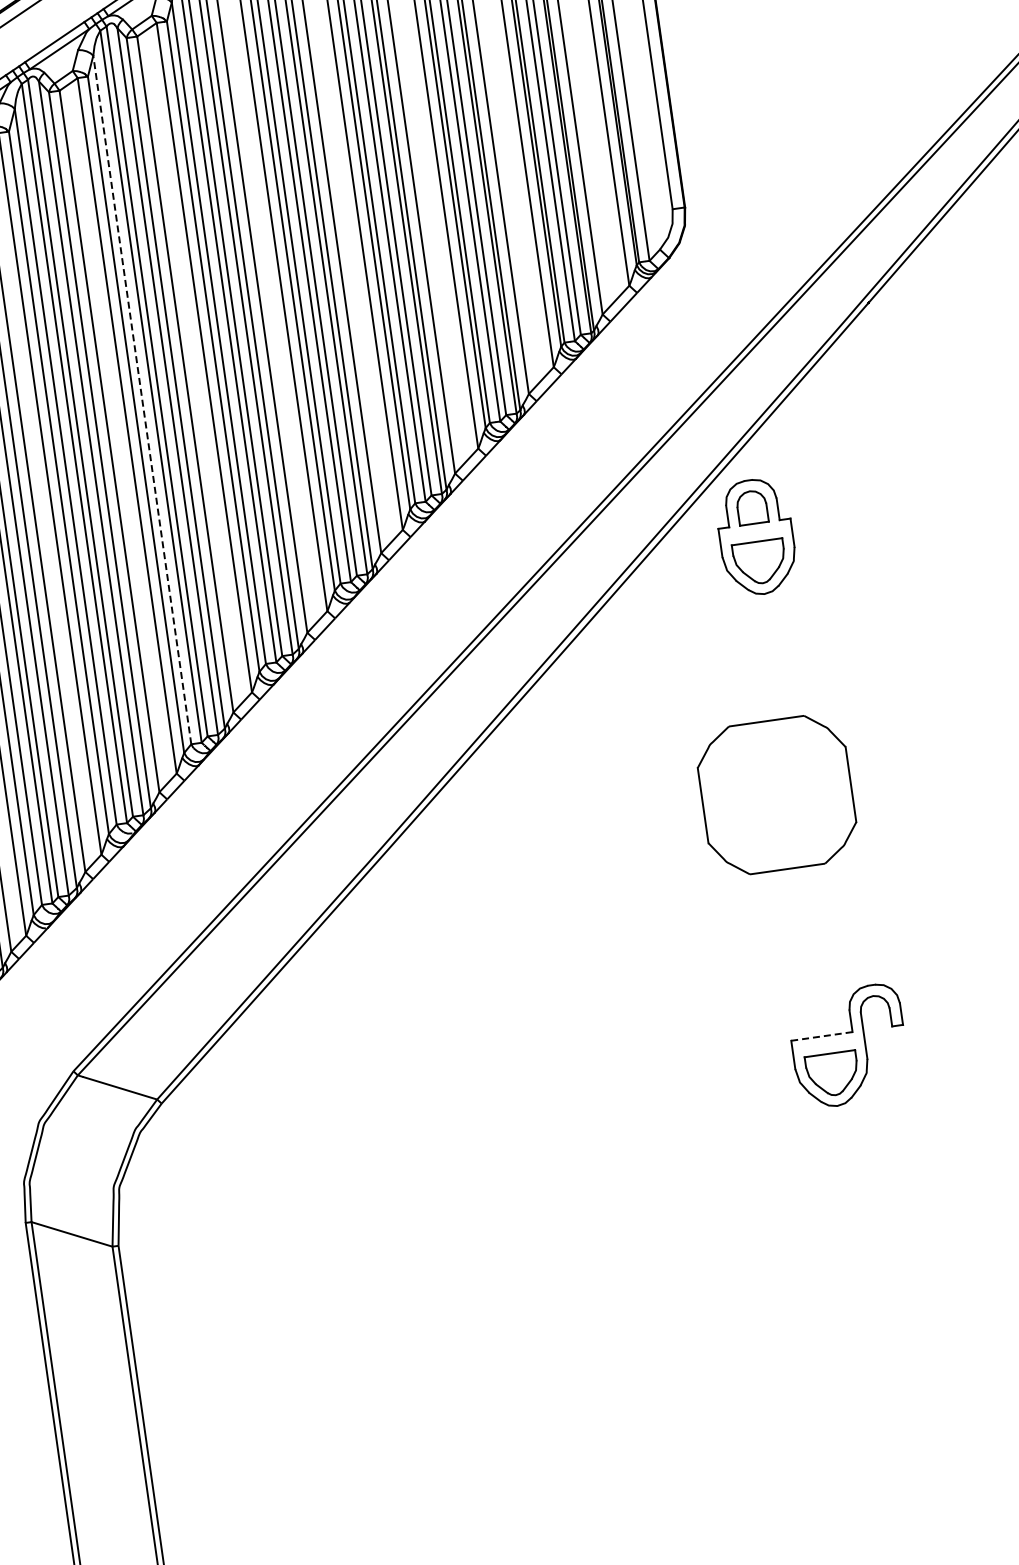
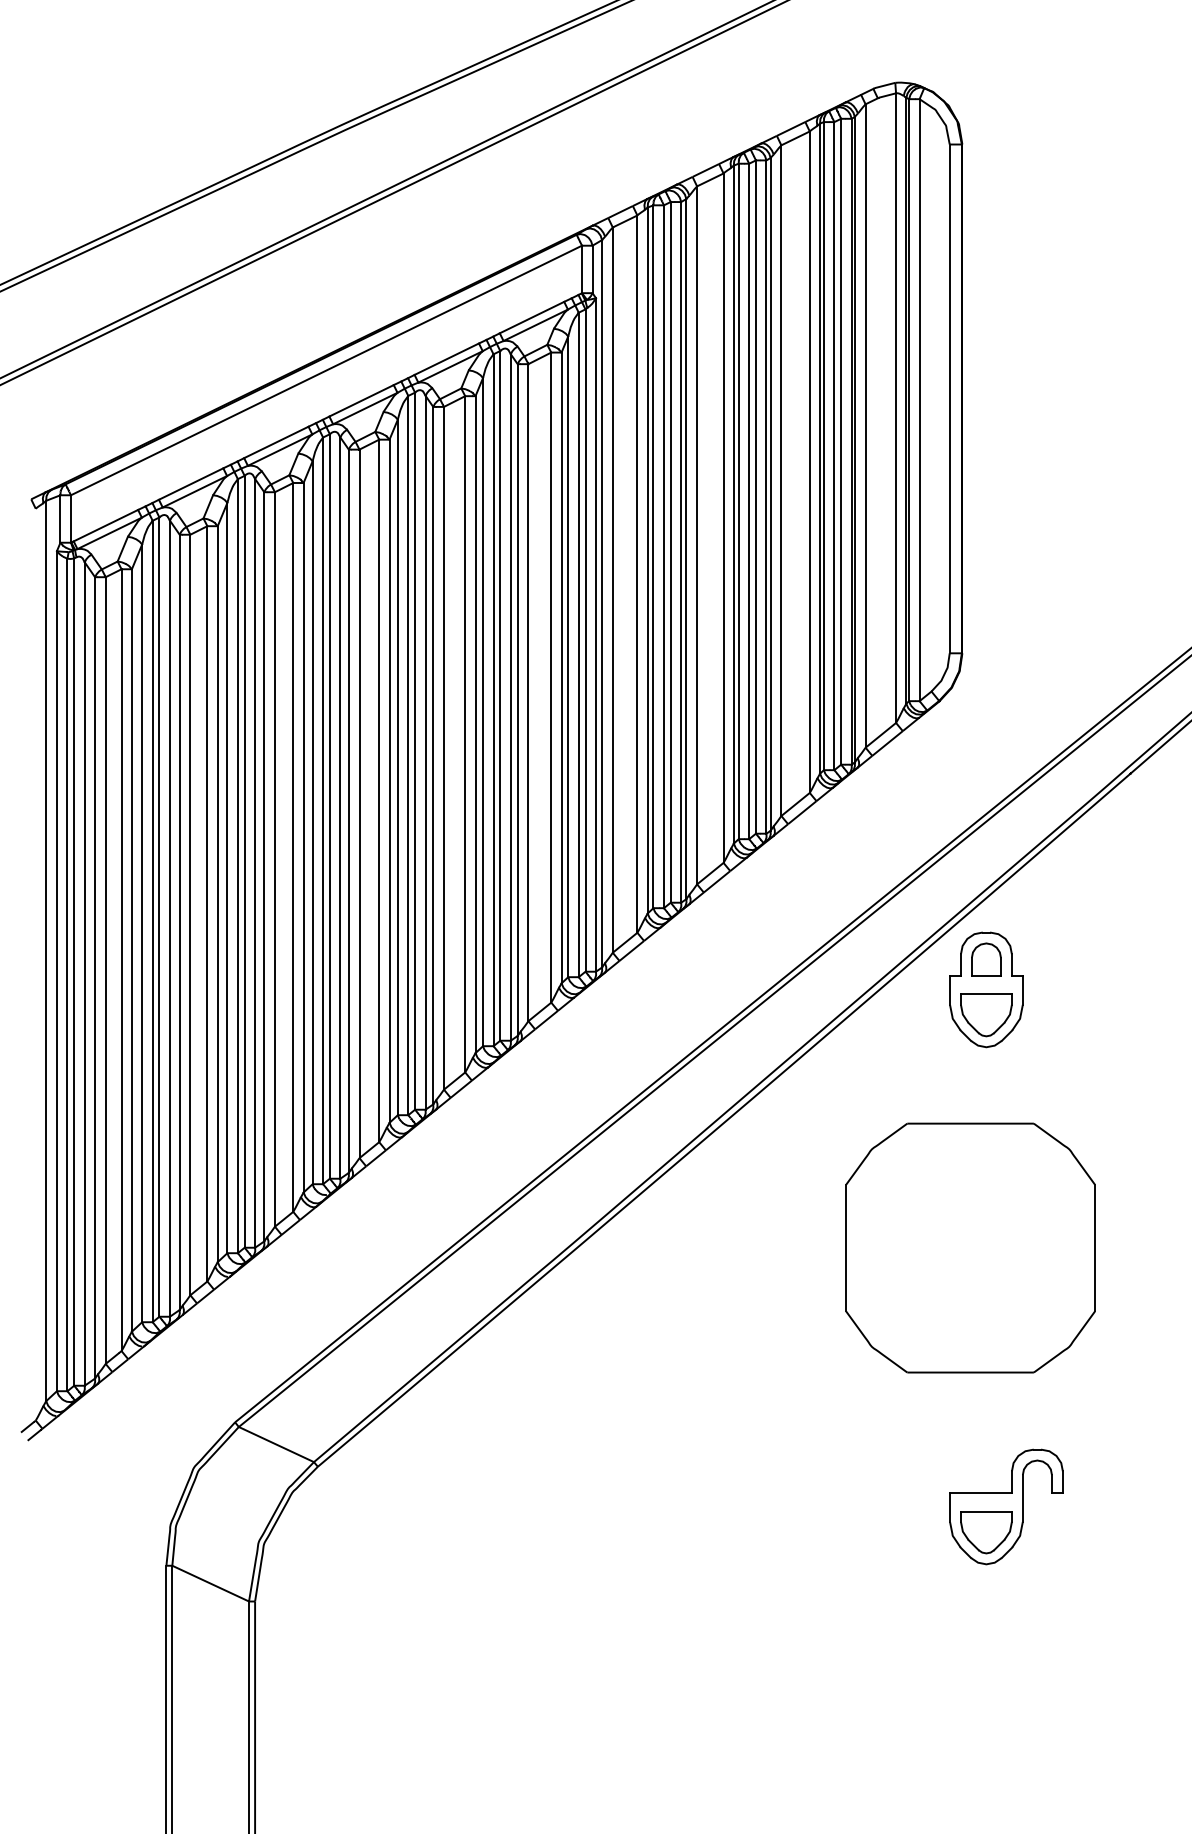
line: (142, 400) -> (397, 767), dashed -> solid
part: (776, 794) -> (970, 1247), size x1.67
line: (821, 1036) -> (980, 1493), dashed -> solid

